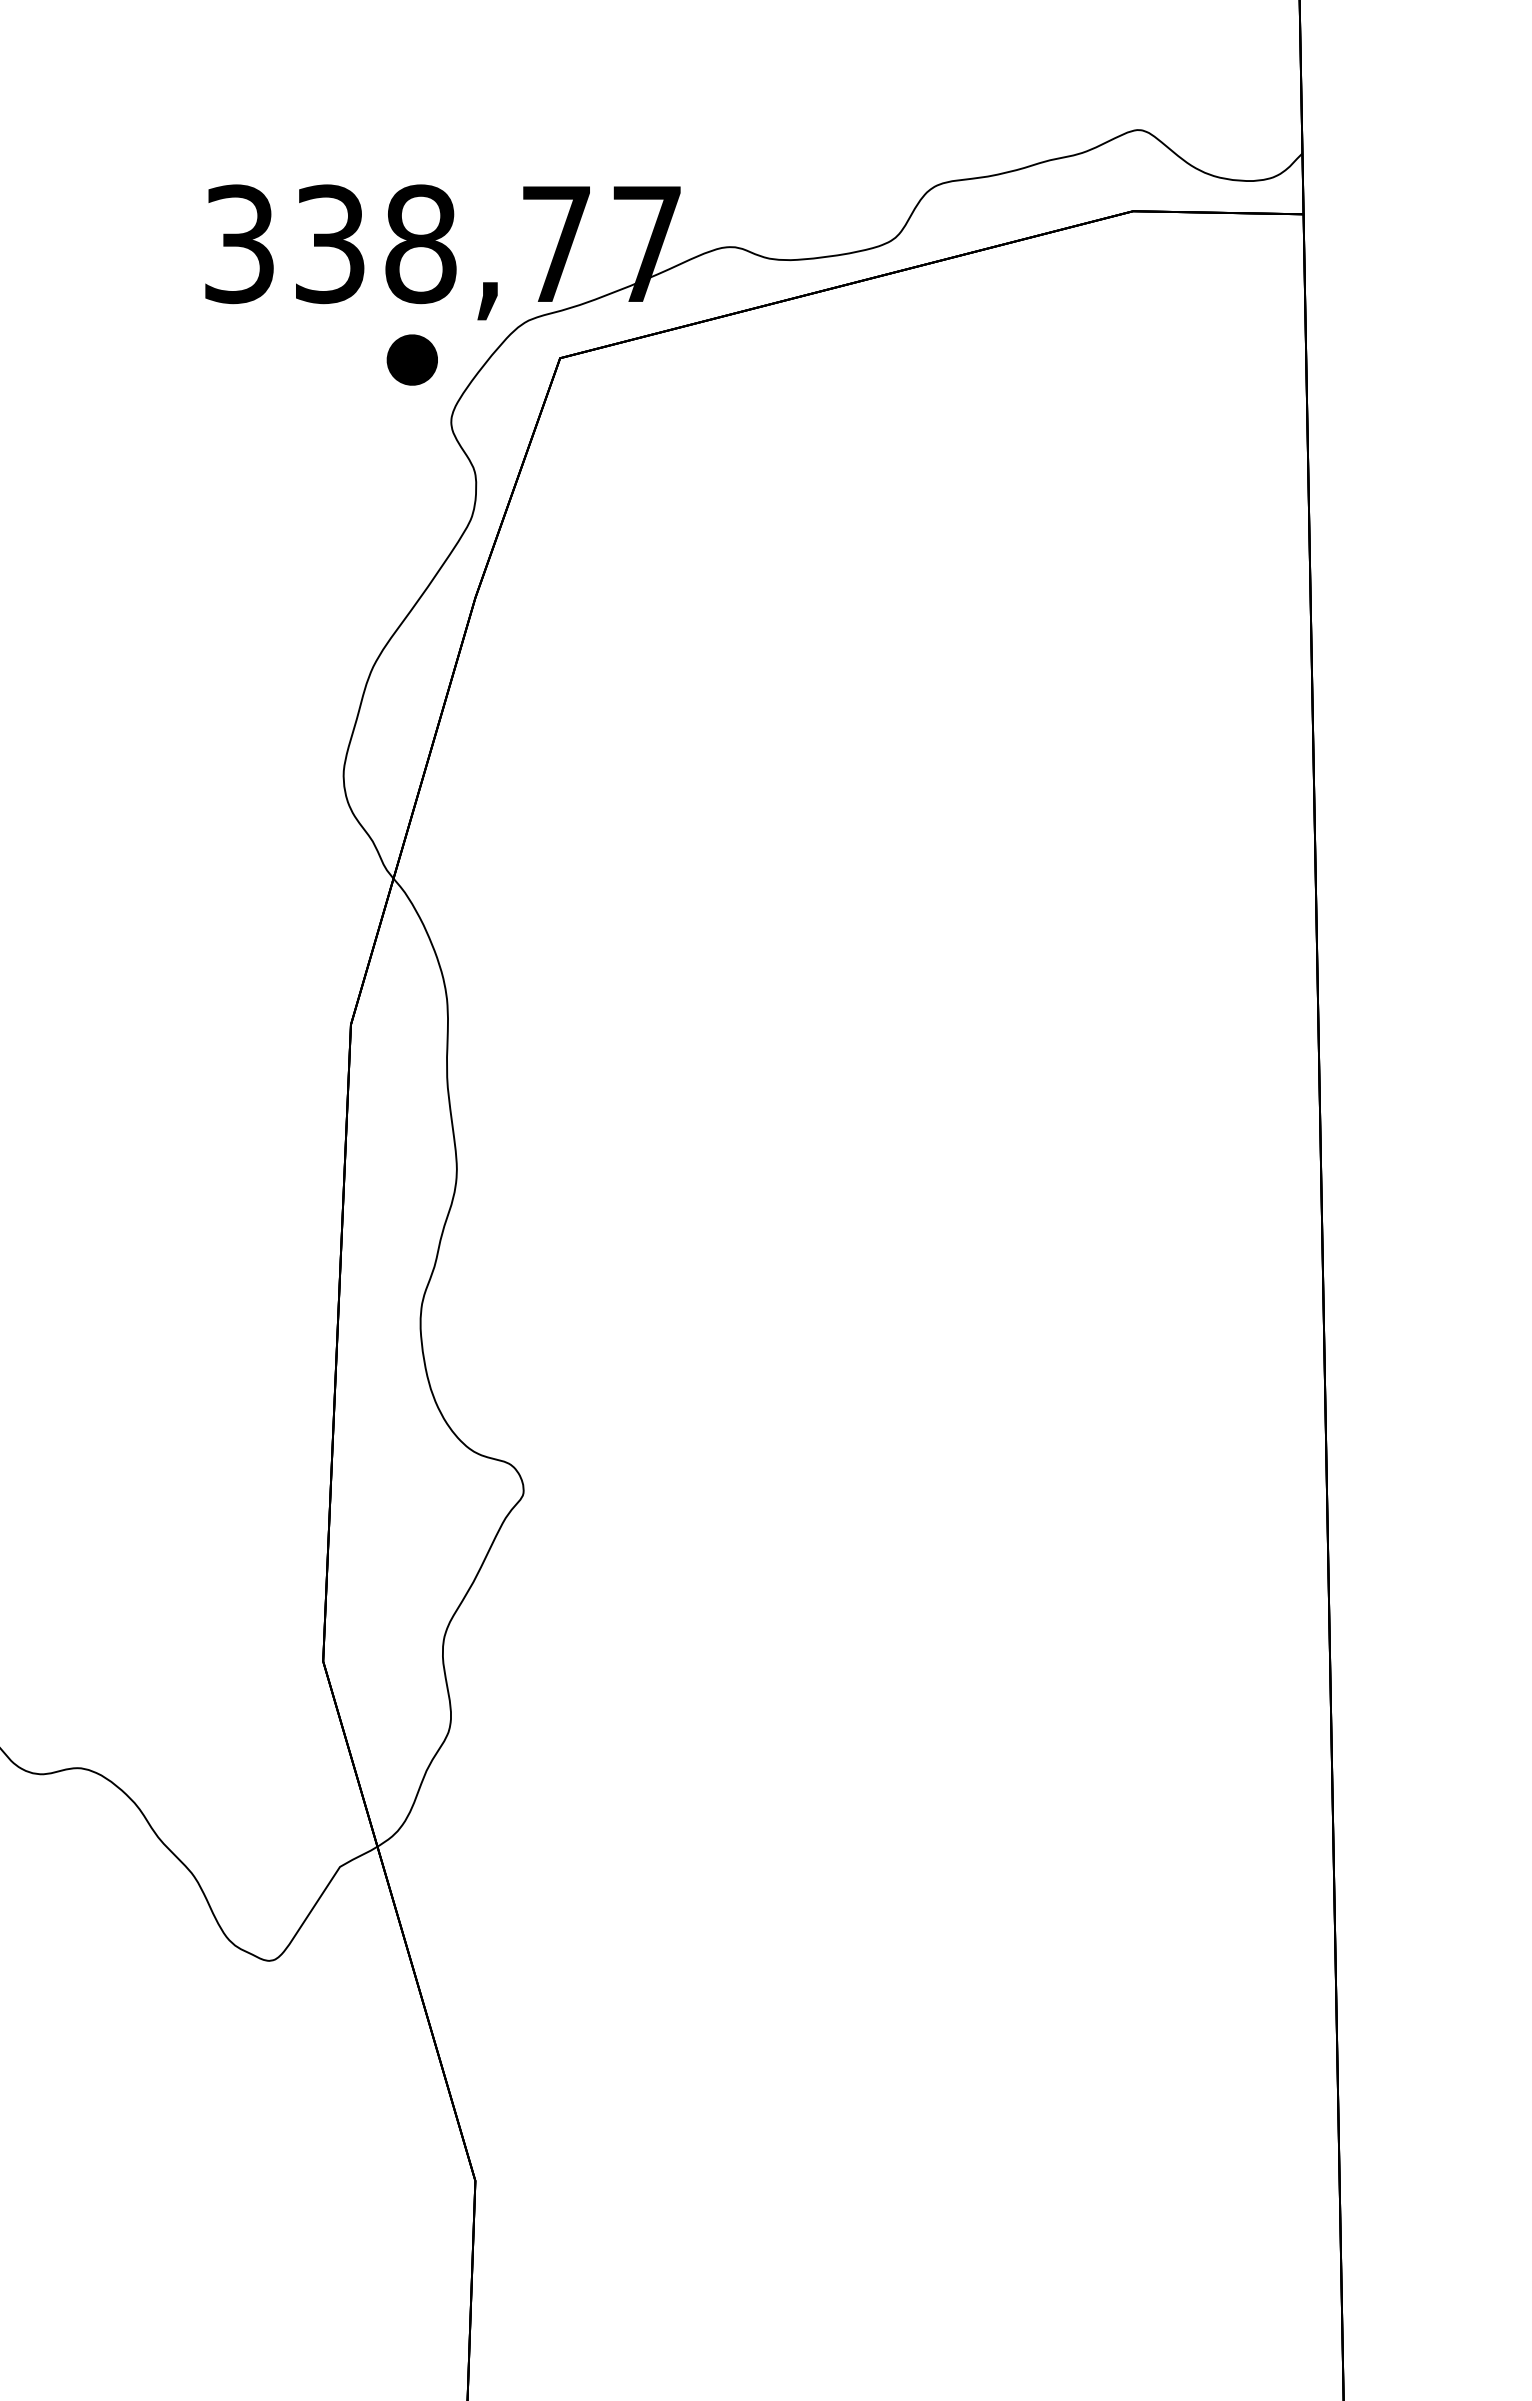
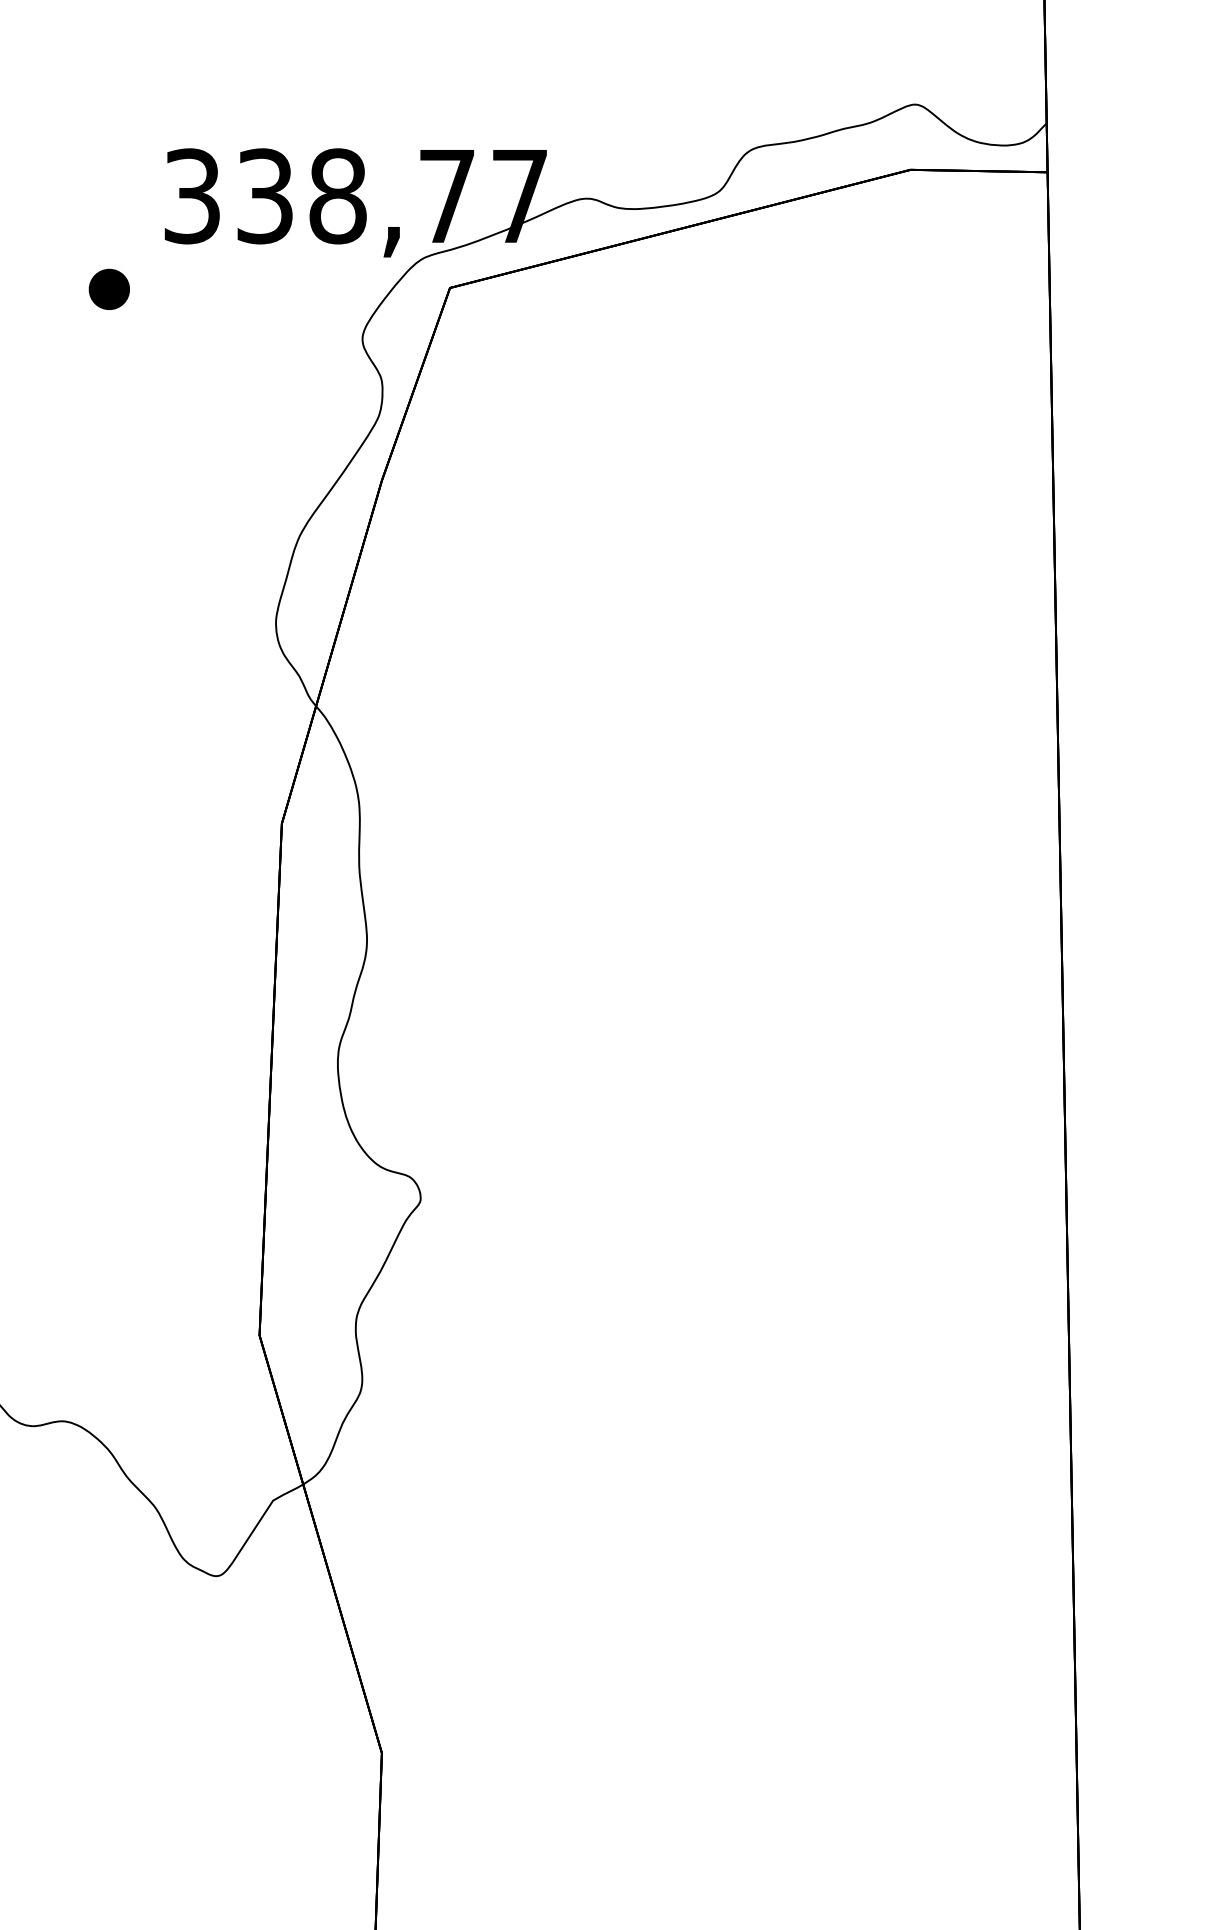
part: (411, 359) -> (108, 289), moved

